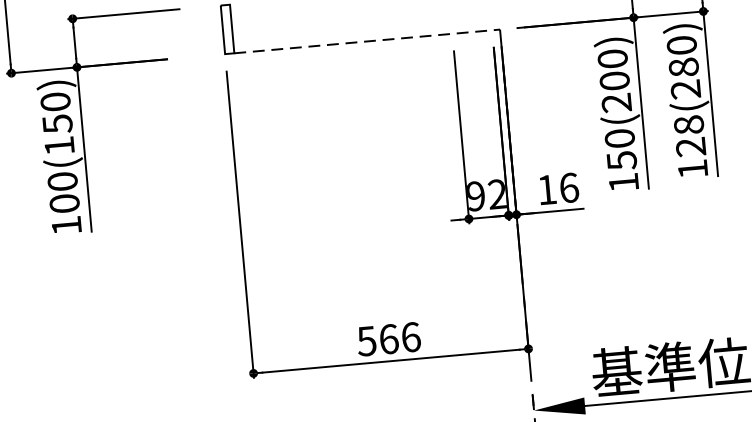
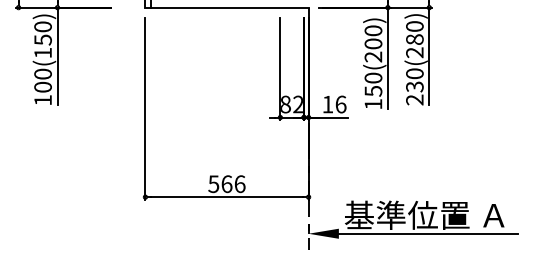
line: (366, 41) -> (229, 7), dashed -> solid
text: (690, 146) -> (414, 86), 128(280) -> 230(280)
text: (475, 196) -> (285, 104), 92 -> 82

